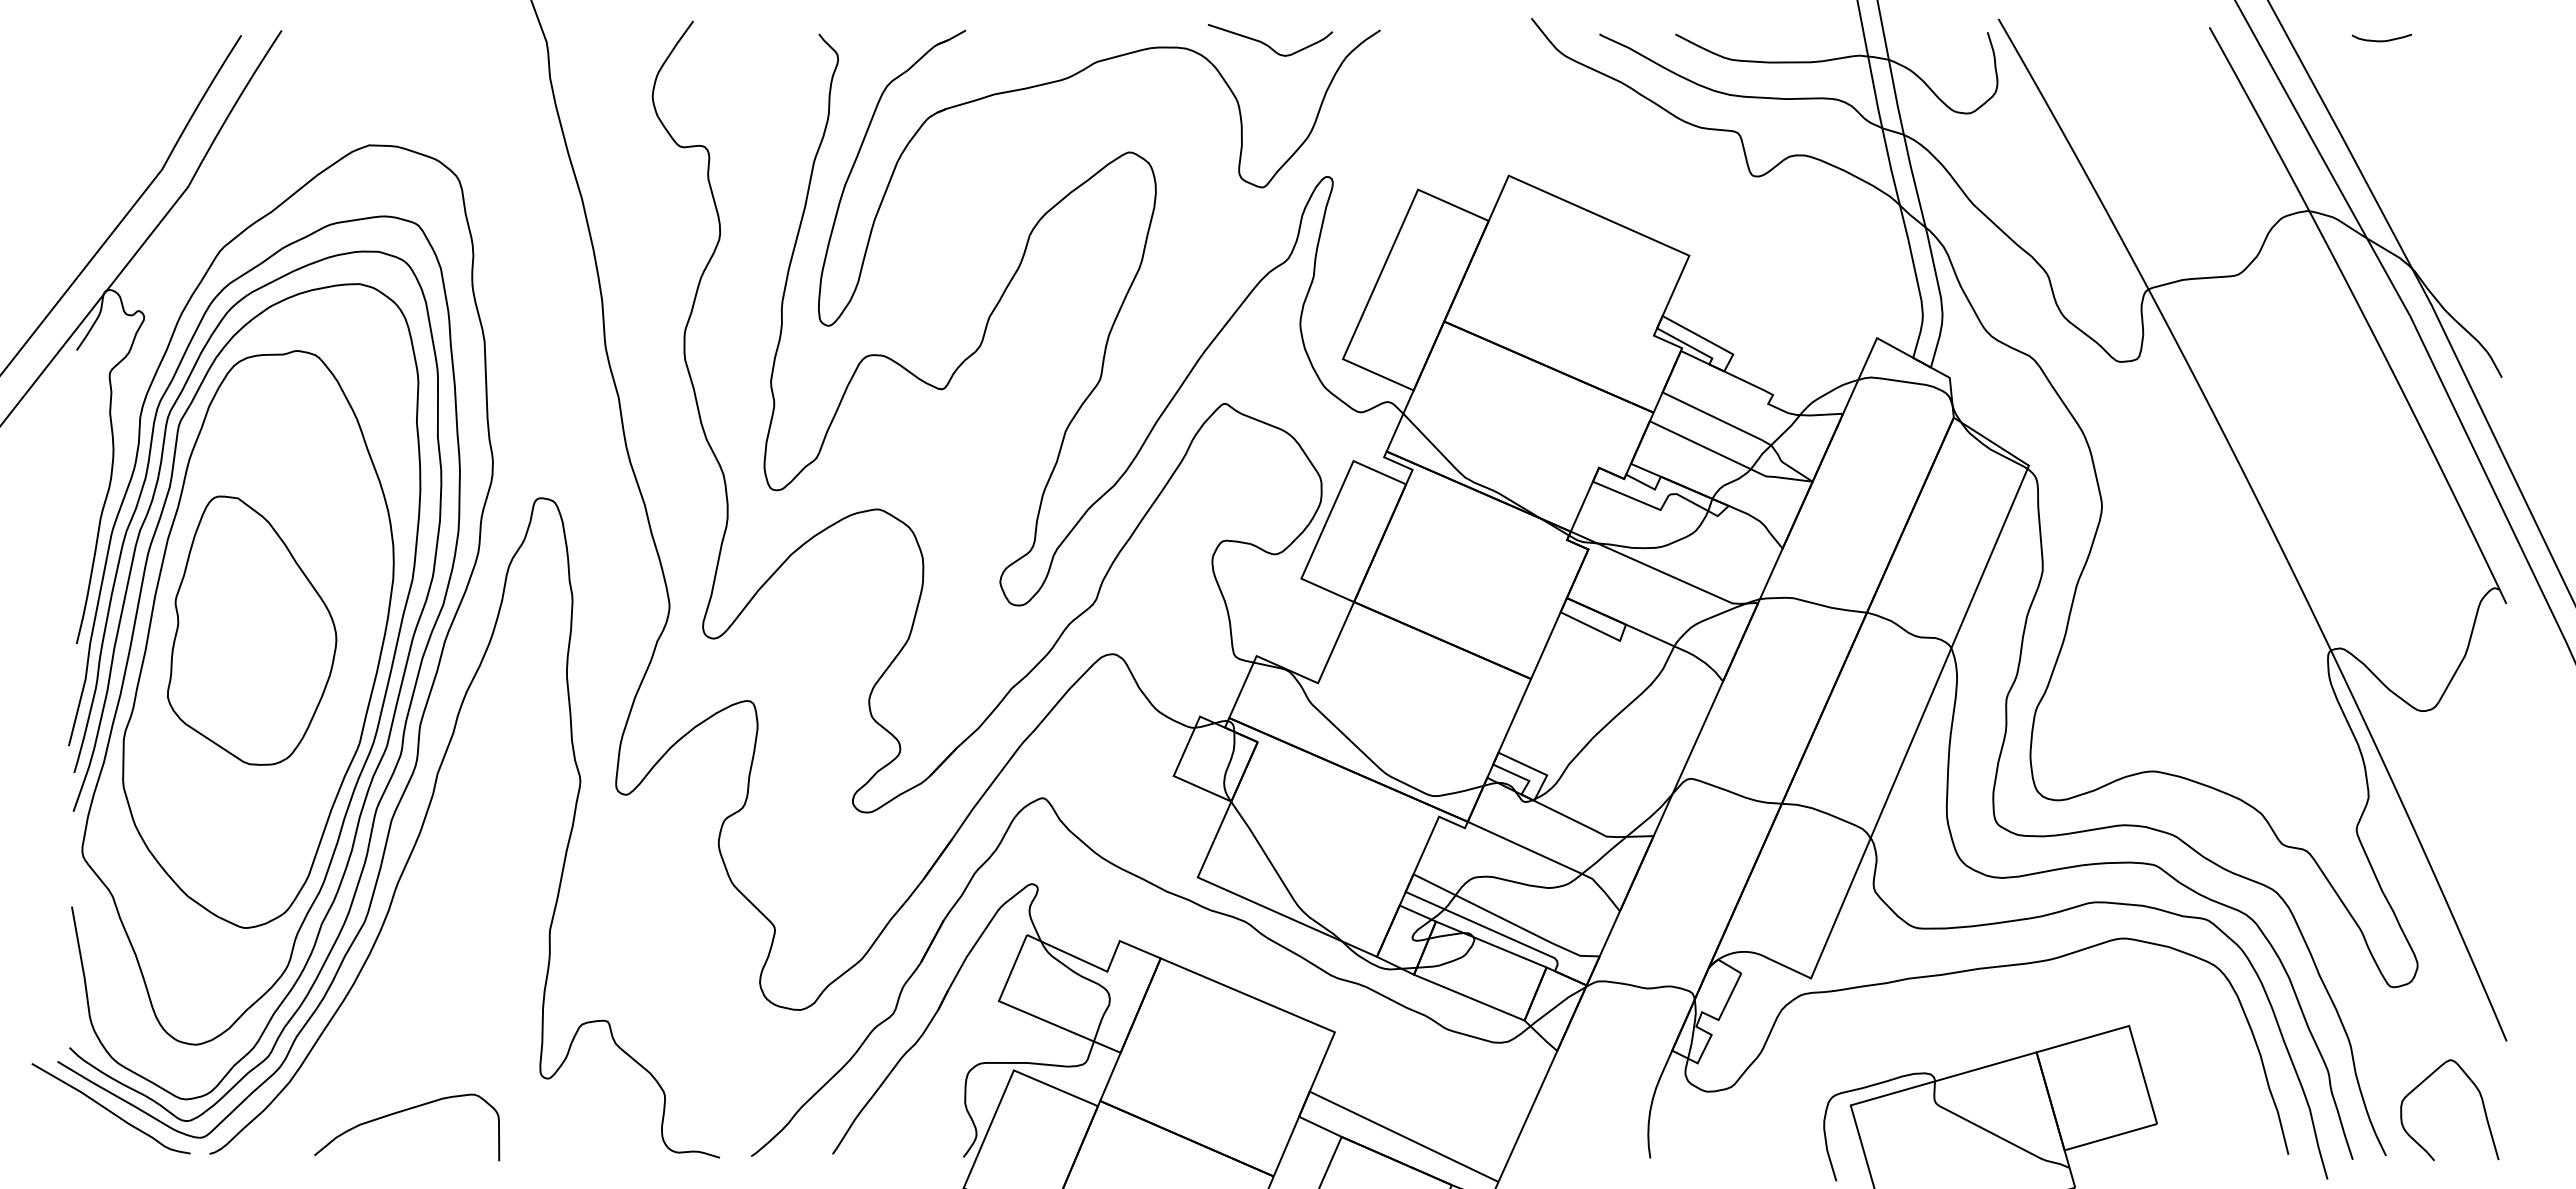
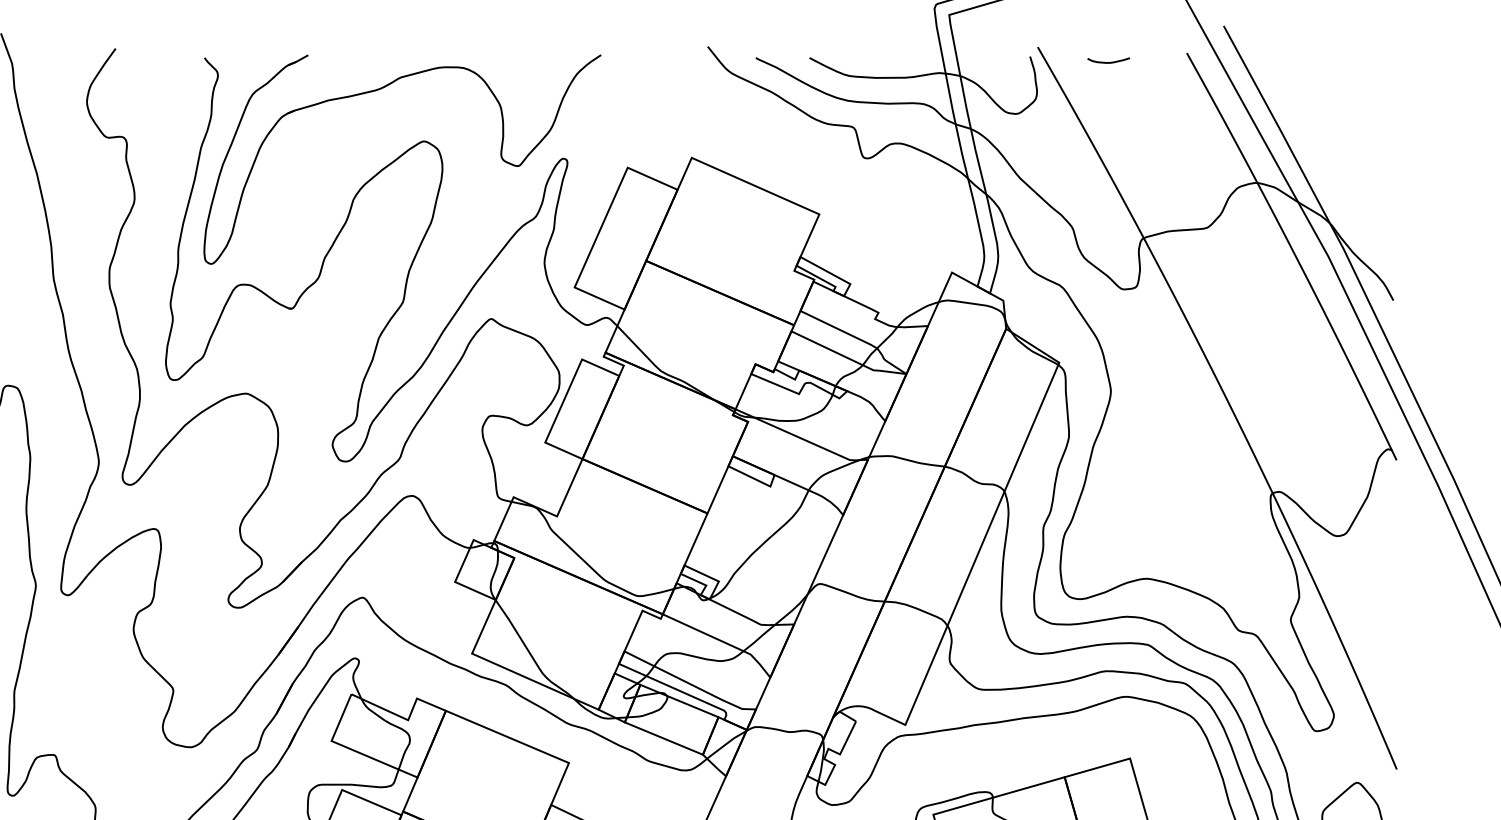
curve: (2381, 40) -> (1108, 62), moved
curve: (1267, 44) -> (521, 65), removed

